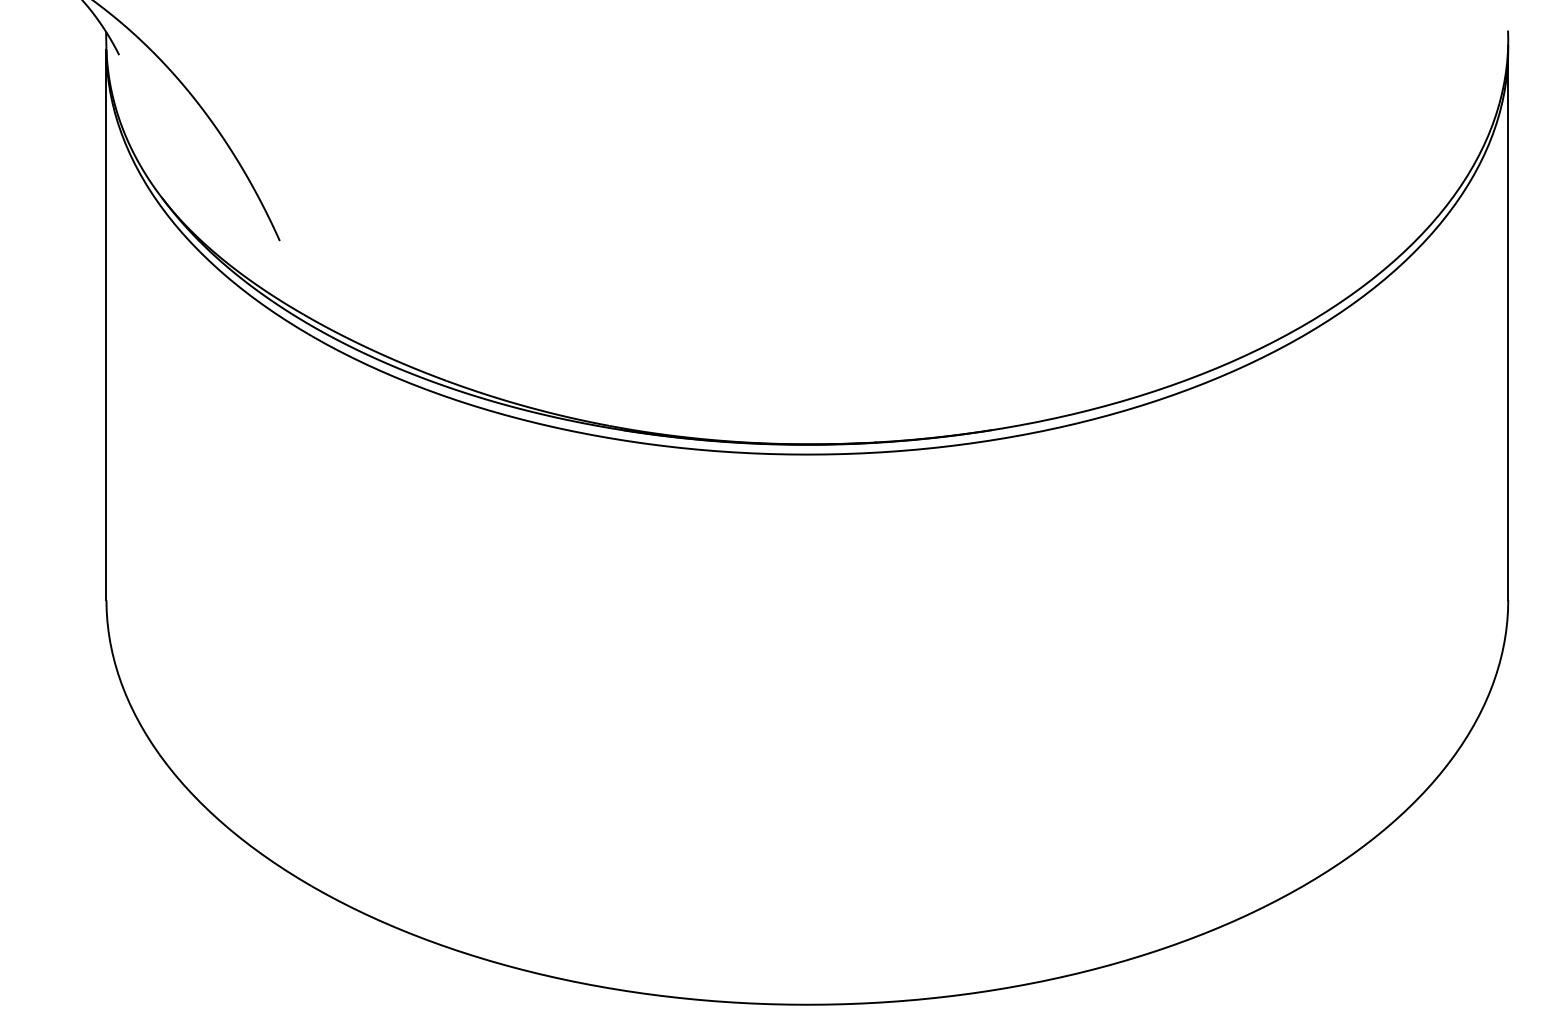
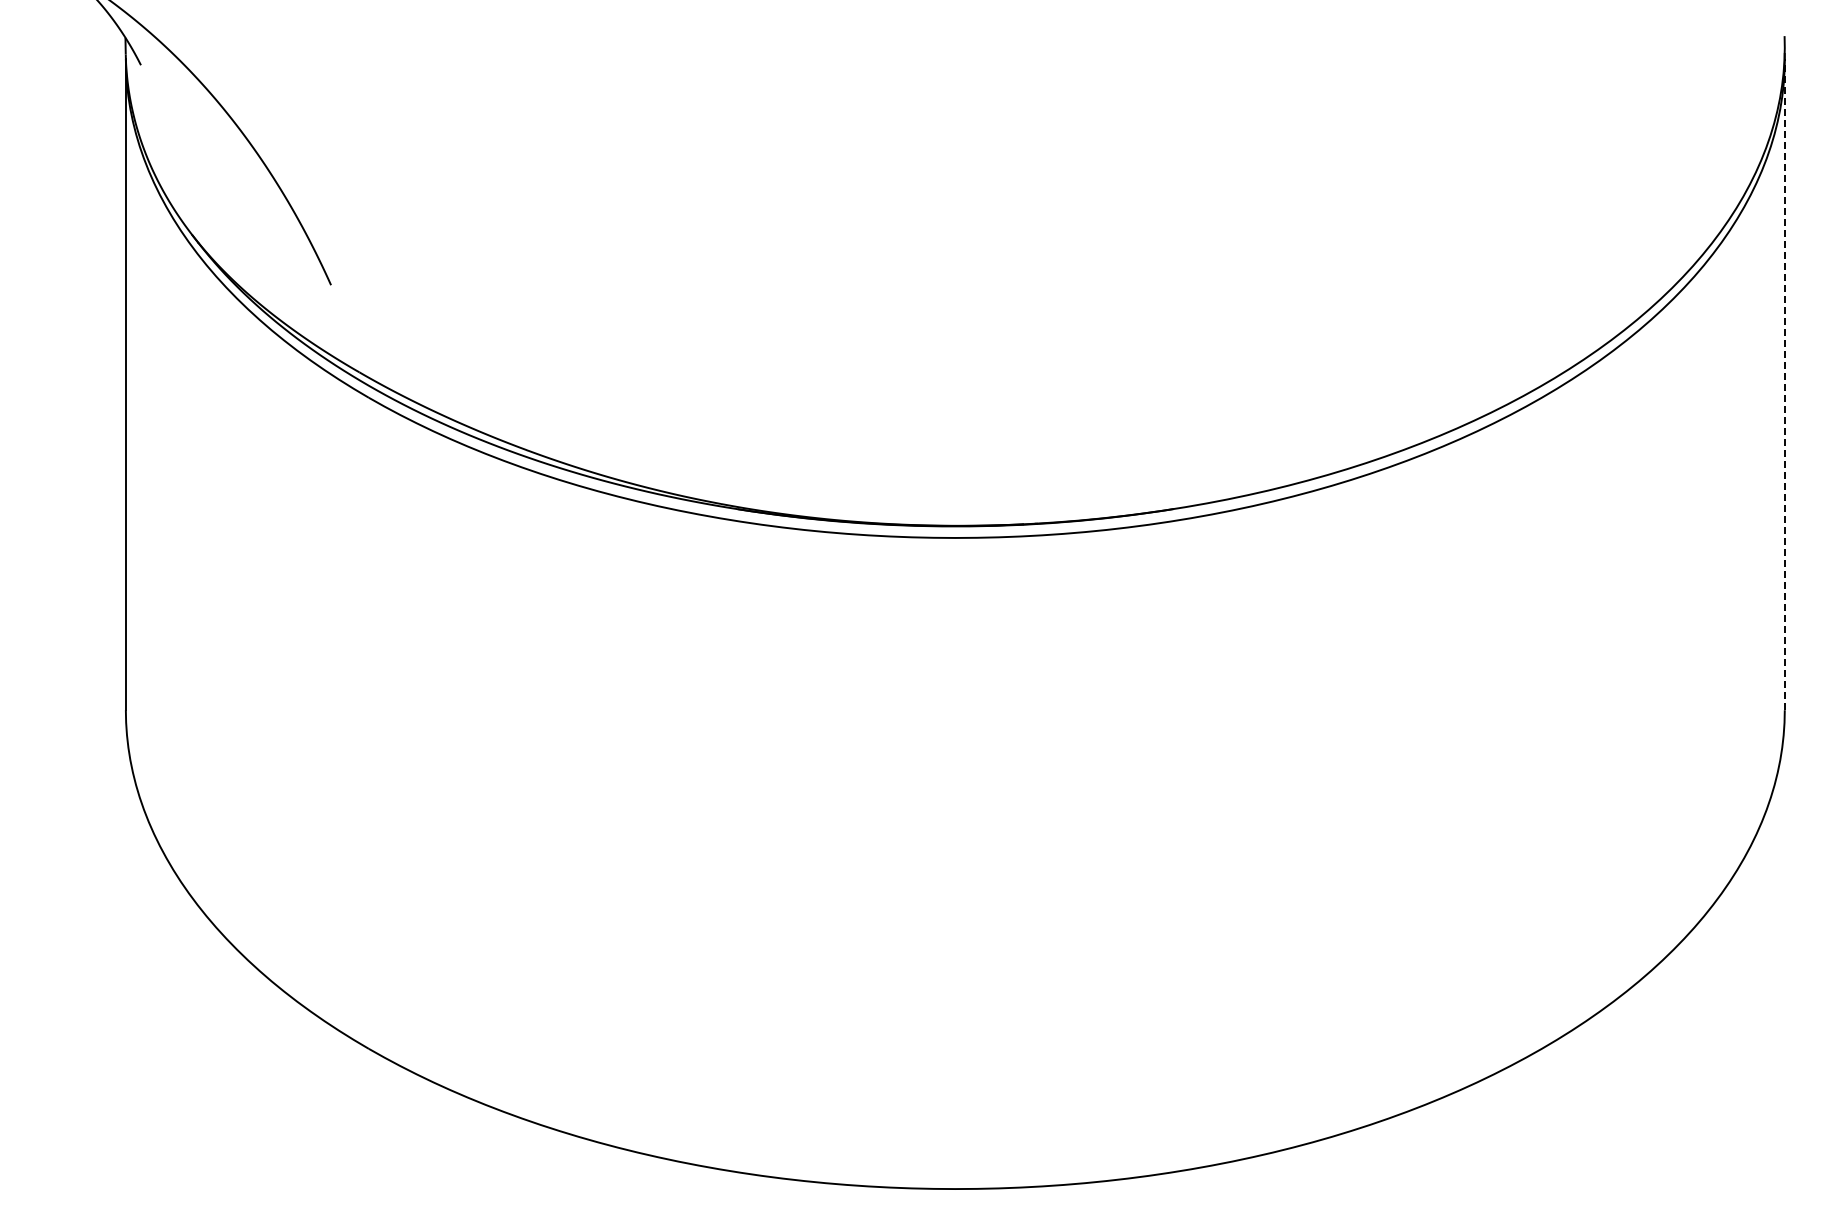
line: (1508, 324) -> (1784, 384), solid -> dashed

